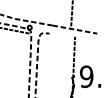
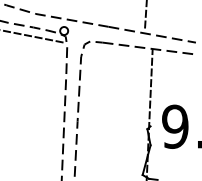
line: (73, 36) -> (149, 48), added

